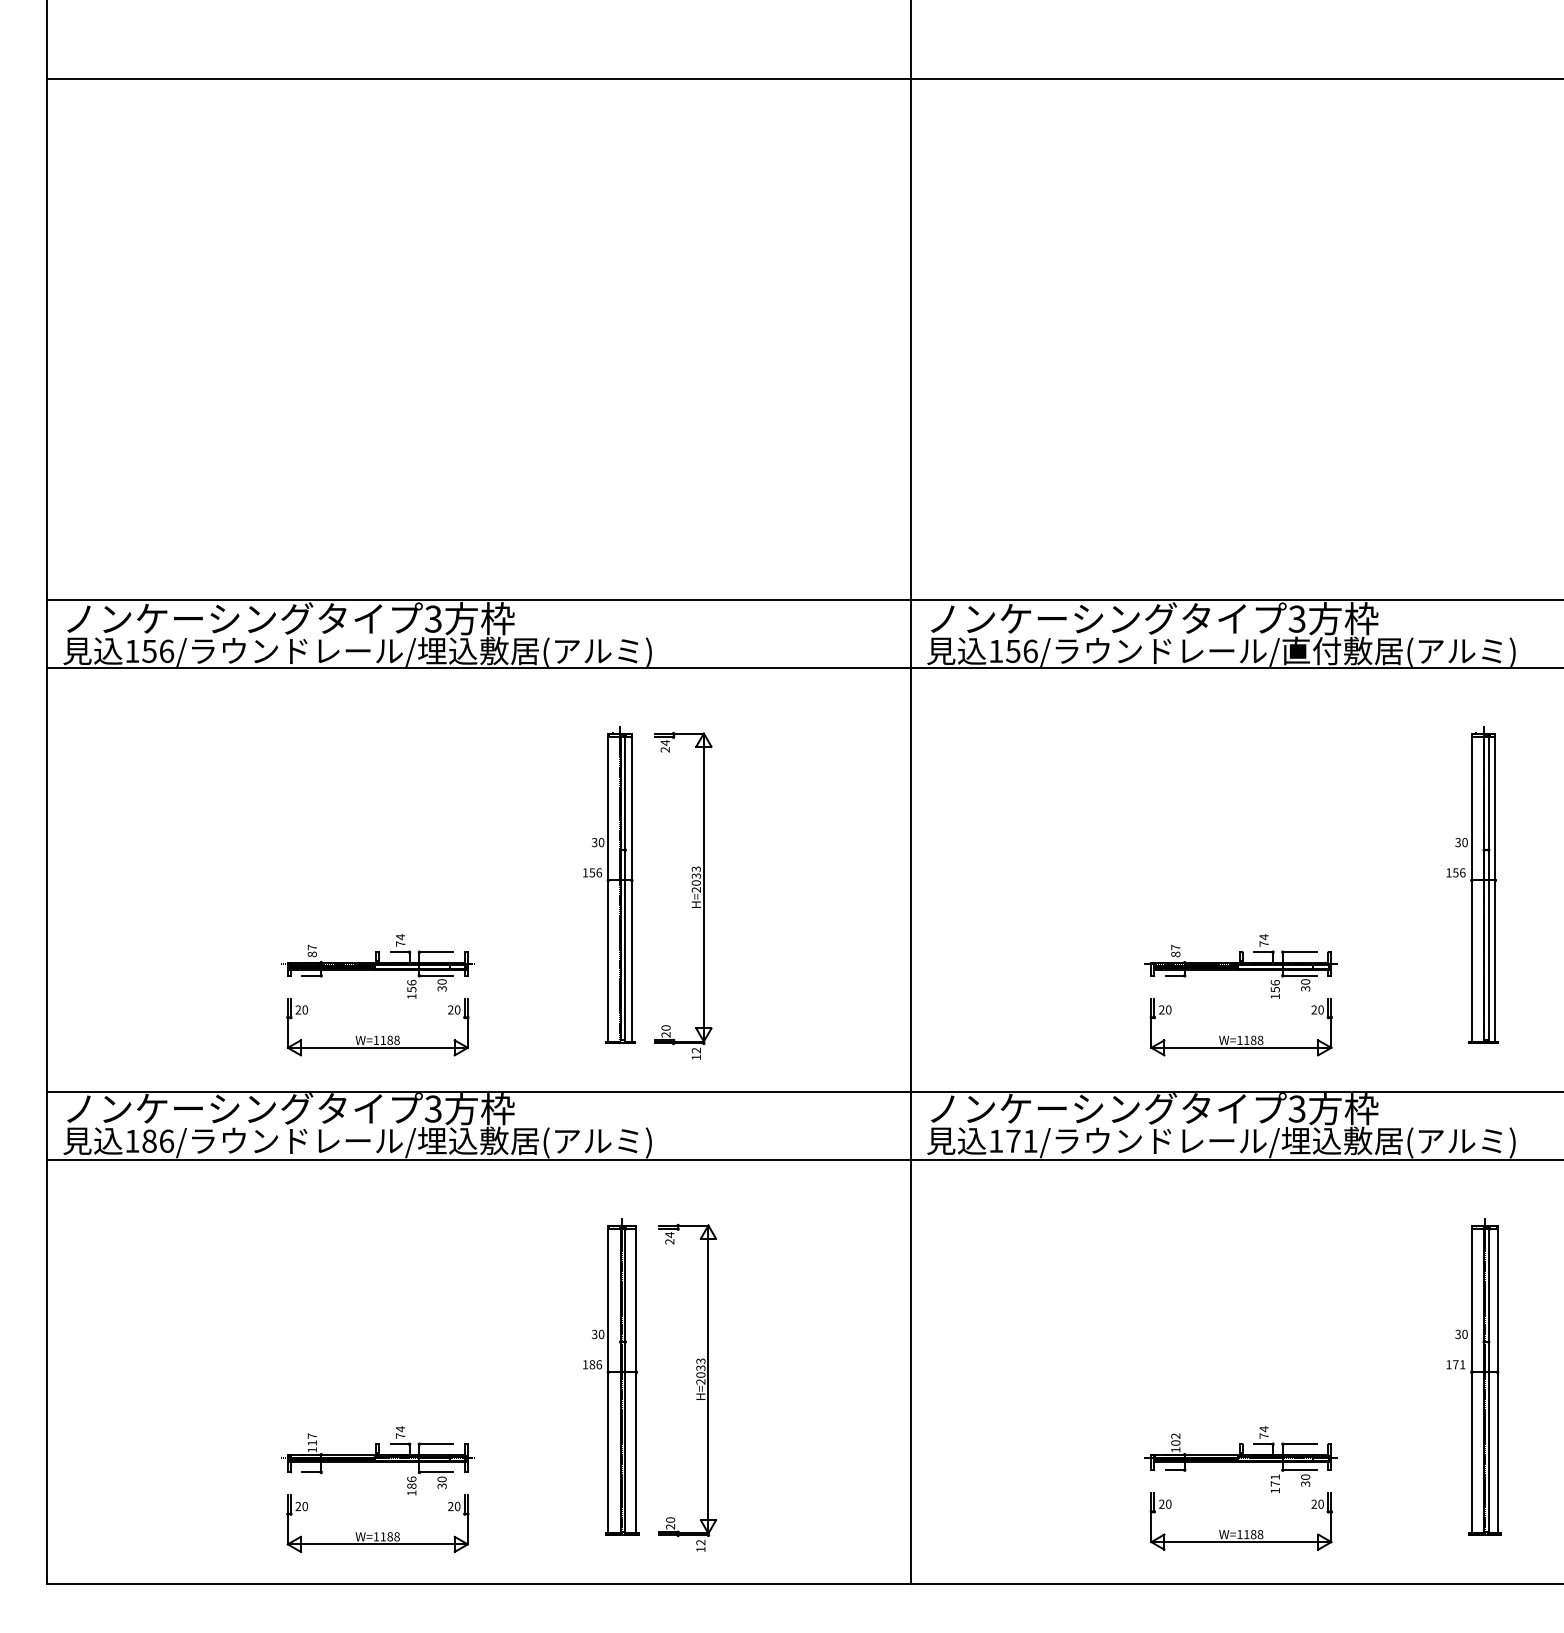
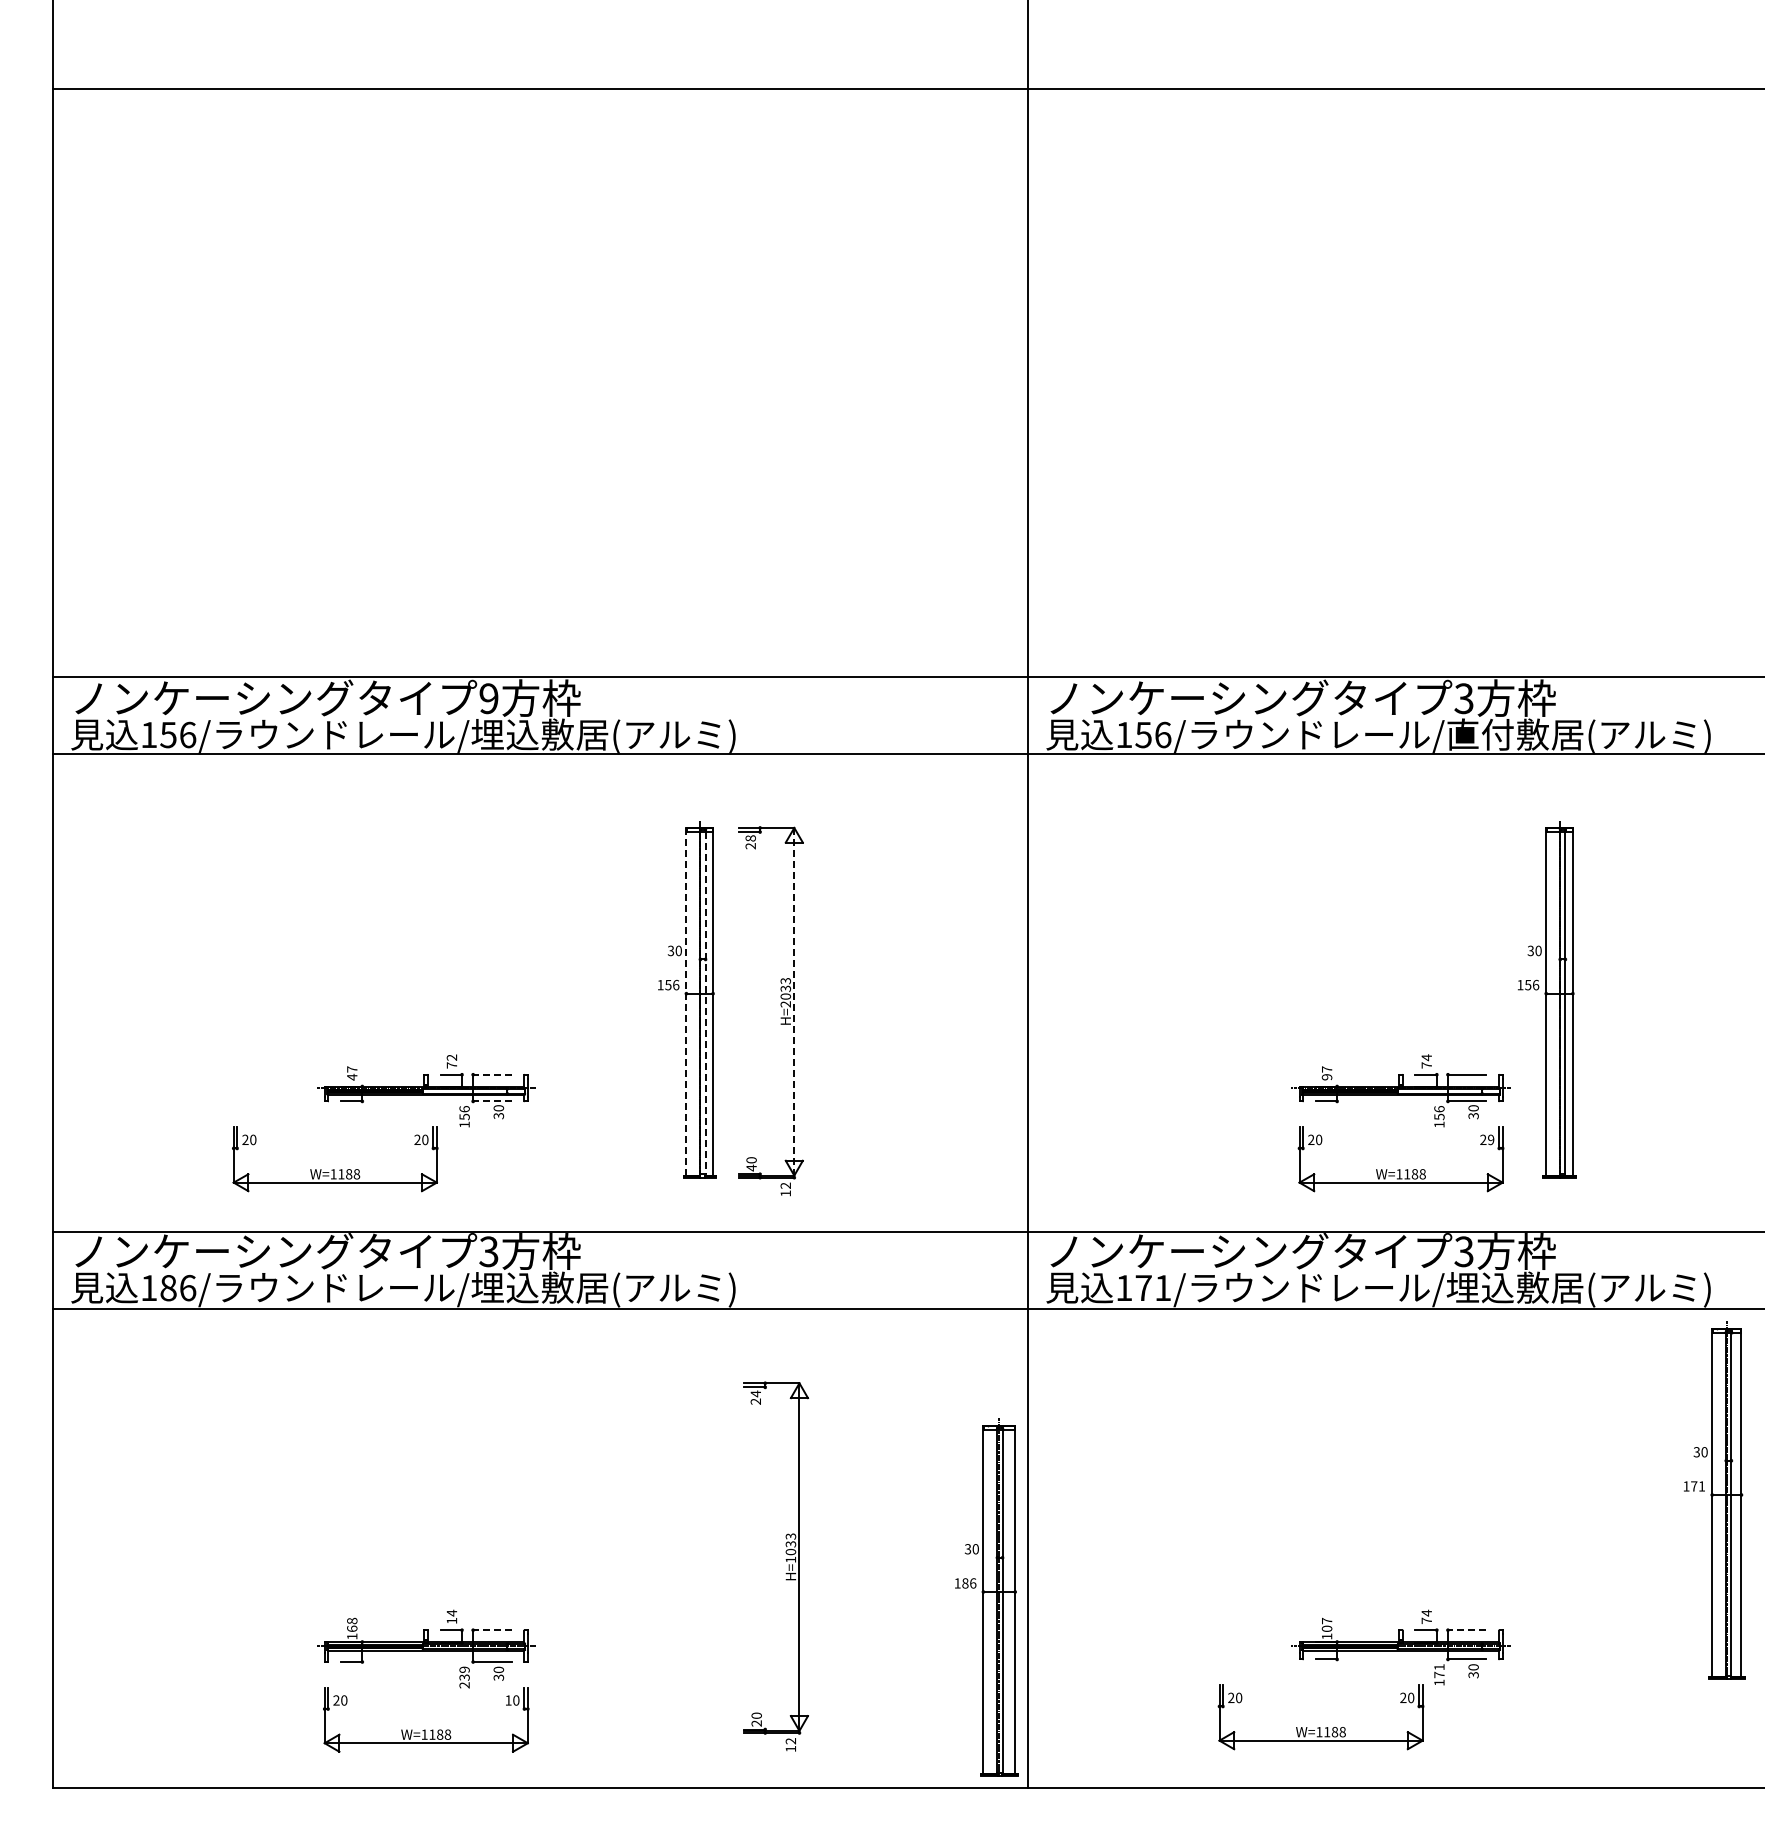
text: (432, 618) -> (488, 698), 3 -> 9
text: (665, 742) -> (750, 838), 24 -> 28
part: (1472, 885) -> (1547, 999), moved
line: (608, 887) -> (686, 1001), solid -> dashed
line: (704, 887) -> (794, 1001), solid -> dashed
line: (625, 889) -> (705, 1003), solid -> dashed
text: (400, 936) -> (451, 1057), 74 -> 72
line: (435, 952) -> (491, 1074), solid -> dashed
text: (312, 953) -> (352, 1076), 87 -> 47
text: (1176, 954) -> (1327, 1077), 87 -> 97
line: (435, 975) -> (491, 1101), solid -> dashed
text: (1321, 1010) -> (1491, 1140), 20 -> 29
text: (665, 1034) -> (751, 1167), 20 -> 40
part: (377, 1036) -> (334, 1169), moved
part: (611, 1377) -> (986, 1597), moved
part: (1473, 1377) -> (1714, 1500), moved
text: (700, 1381) -> (790, 1559), H=2033 -> H=1033
text: (400, 1435) -> (451, 1620), 74 -> 14
text: (1175, 1435) -> (1326, 1620), 102 -> 107
text: (312, 1439) -> (352, 1624), 117 -> 168
line: (435, 1444) -> (491, 1630), solid -> dashed
line: (1299, 1444) -> (1466, 1630), solid -> dashed
text: (411, 1486) -> (464, 1677), 186 -> 239
text: (450, 1506) -> (508, 1700), 20 -> 10
part: (1240, 1530) -> (1320, 1727), moved

